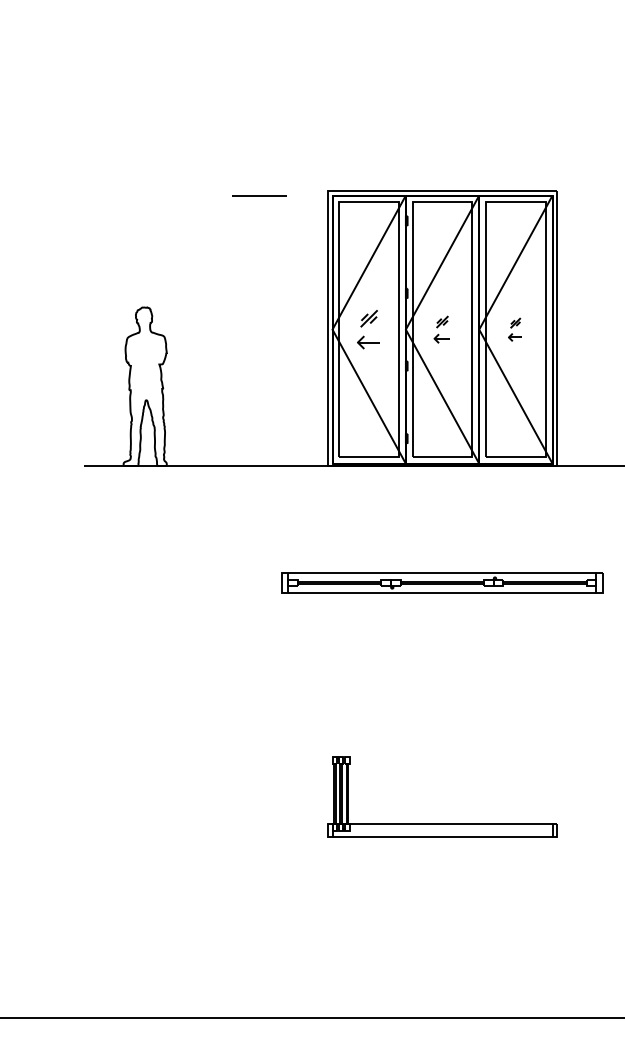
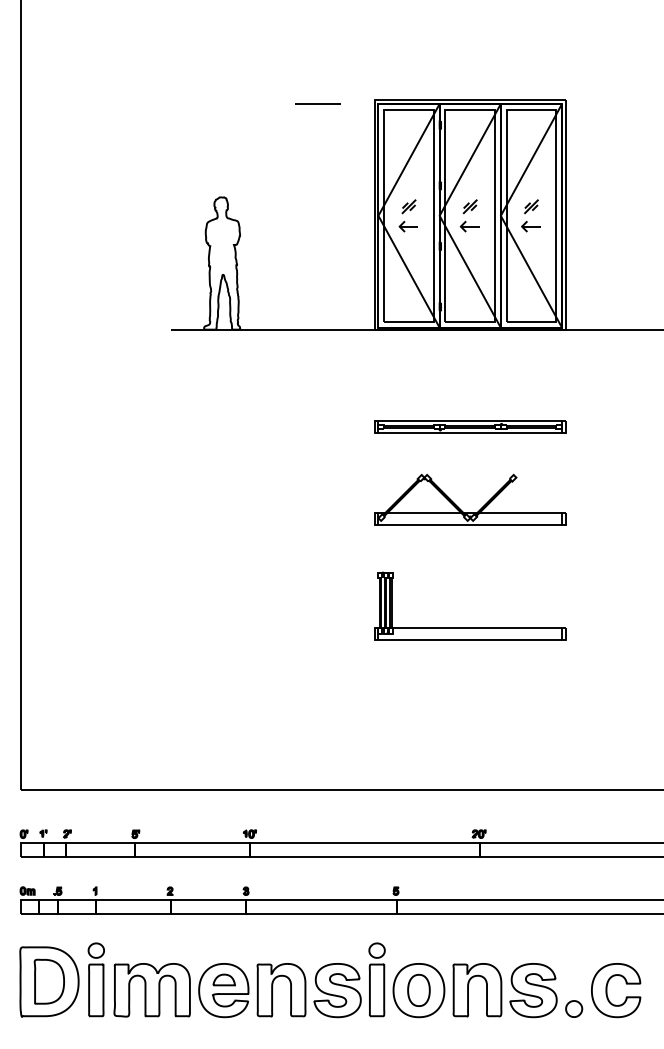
part: (441, 329) -> (469, 215), size x1.43
part: (514, 329) -> (530, 215), size x1.67
part: (442, 582) -> (470, 426), size x0.71
part: (442, 685) -> (470, 512), added

